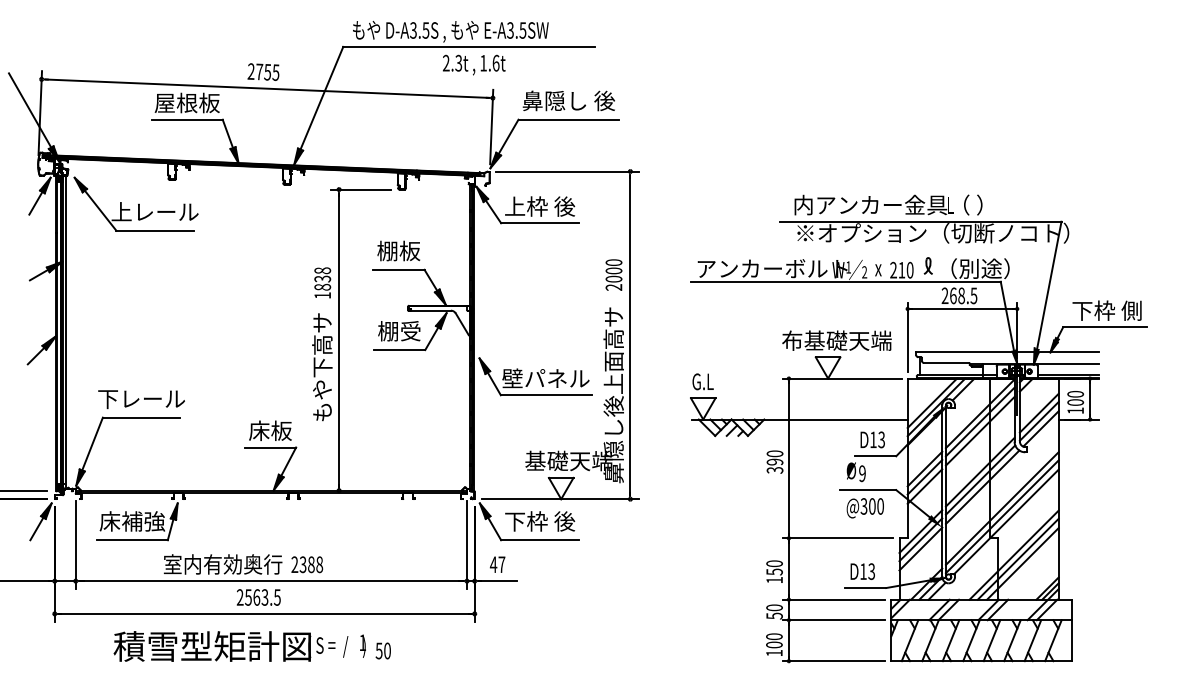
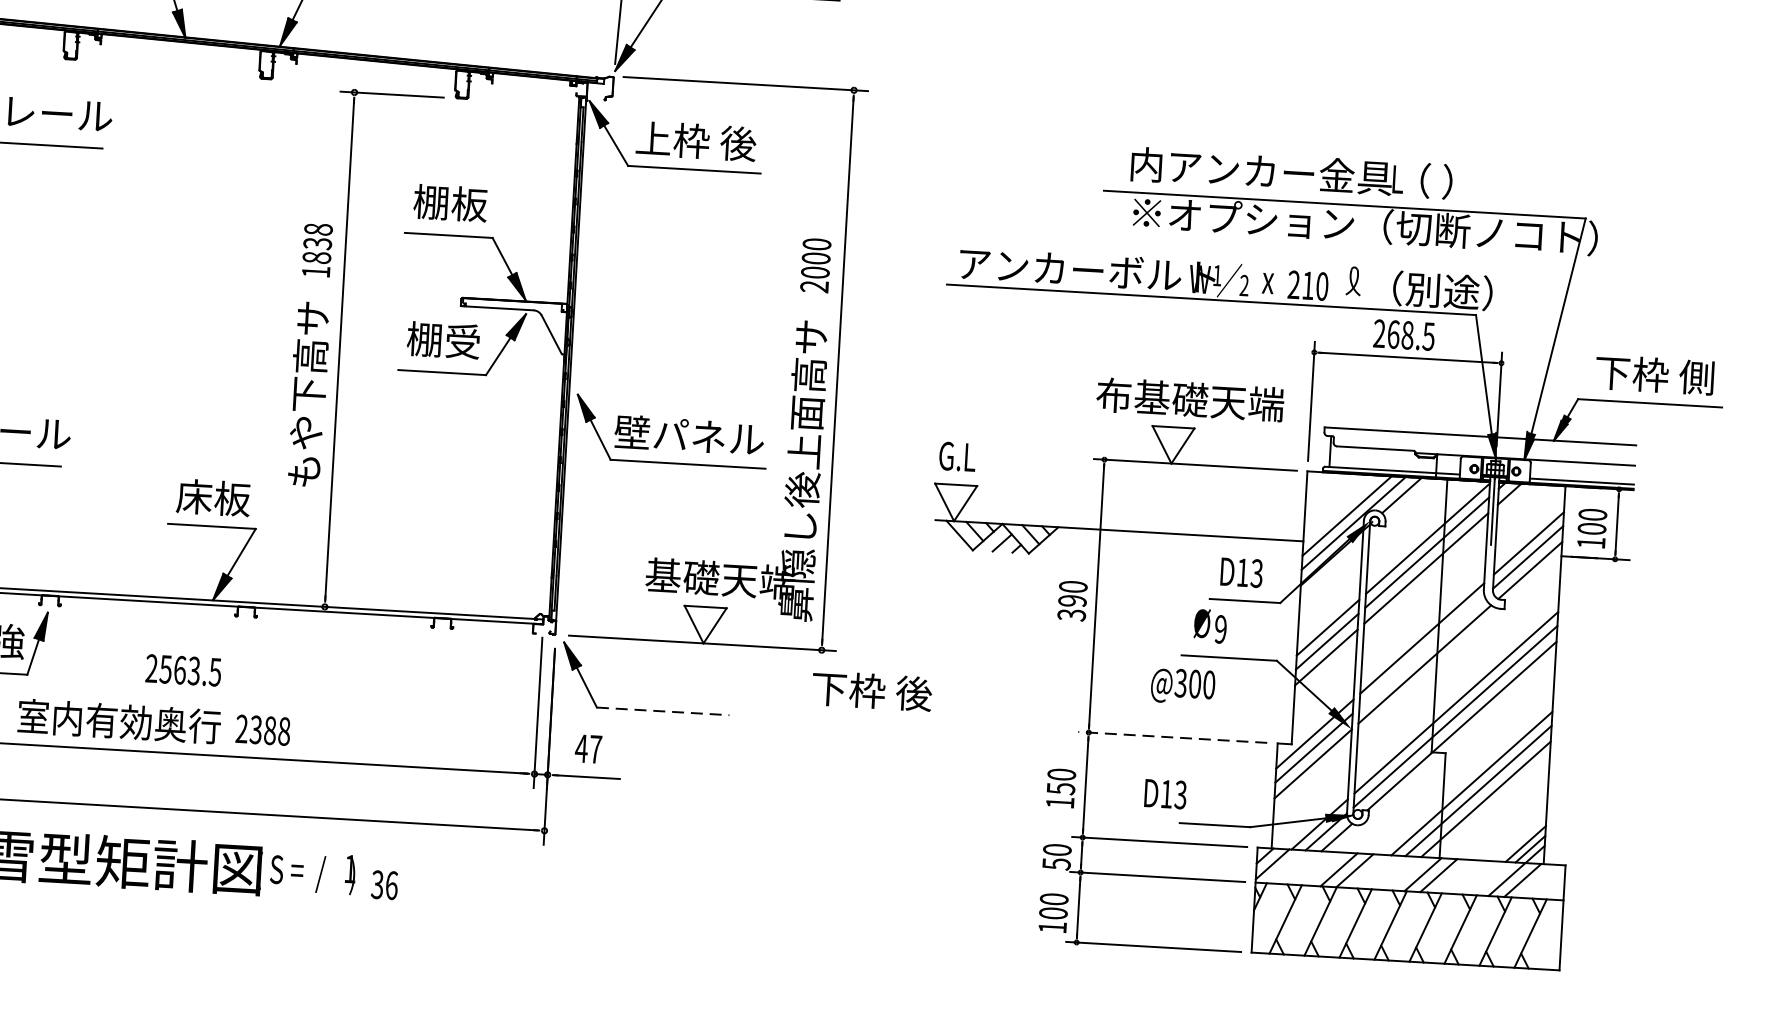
line: (980, 479) -> (1421, 650), removed
text: (864, 508) -> (1181, 686), moved
text: (540, 521) -> (872, 691), moved
line: (837, 538) -> (1171, 737), solid -> dashed
line: (539, 540) -> (662, 711), solid -> dashed
text: (862, 571) -> (1165, 793), moved
text: (258, 597) -> (183, 670), moved
text: (383, 650) -> (384, 884), 50 -> 36

